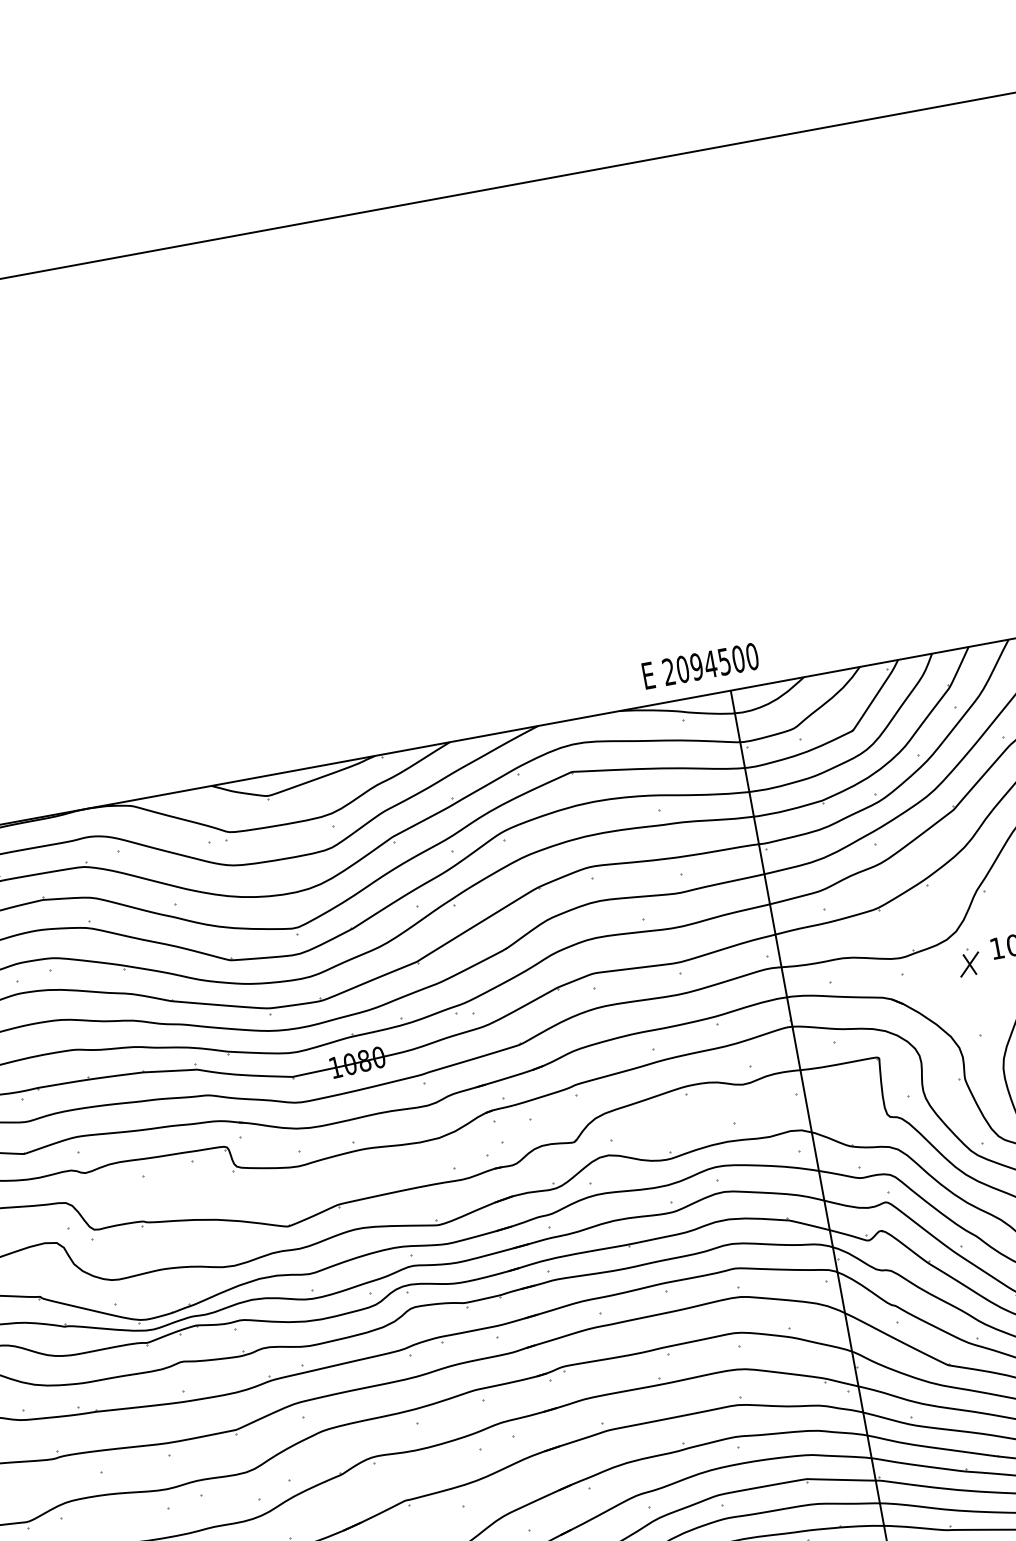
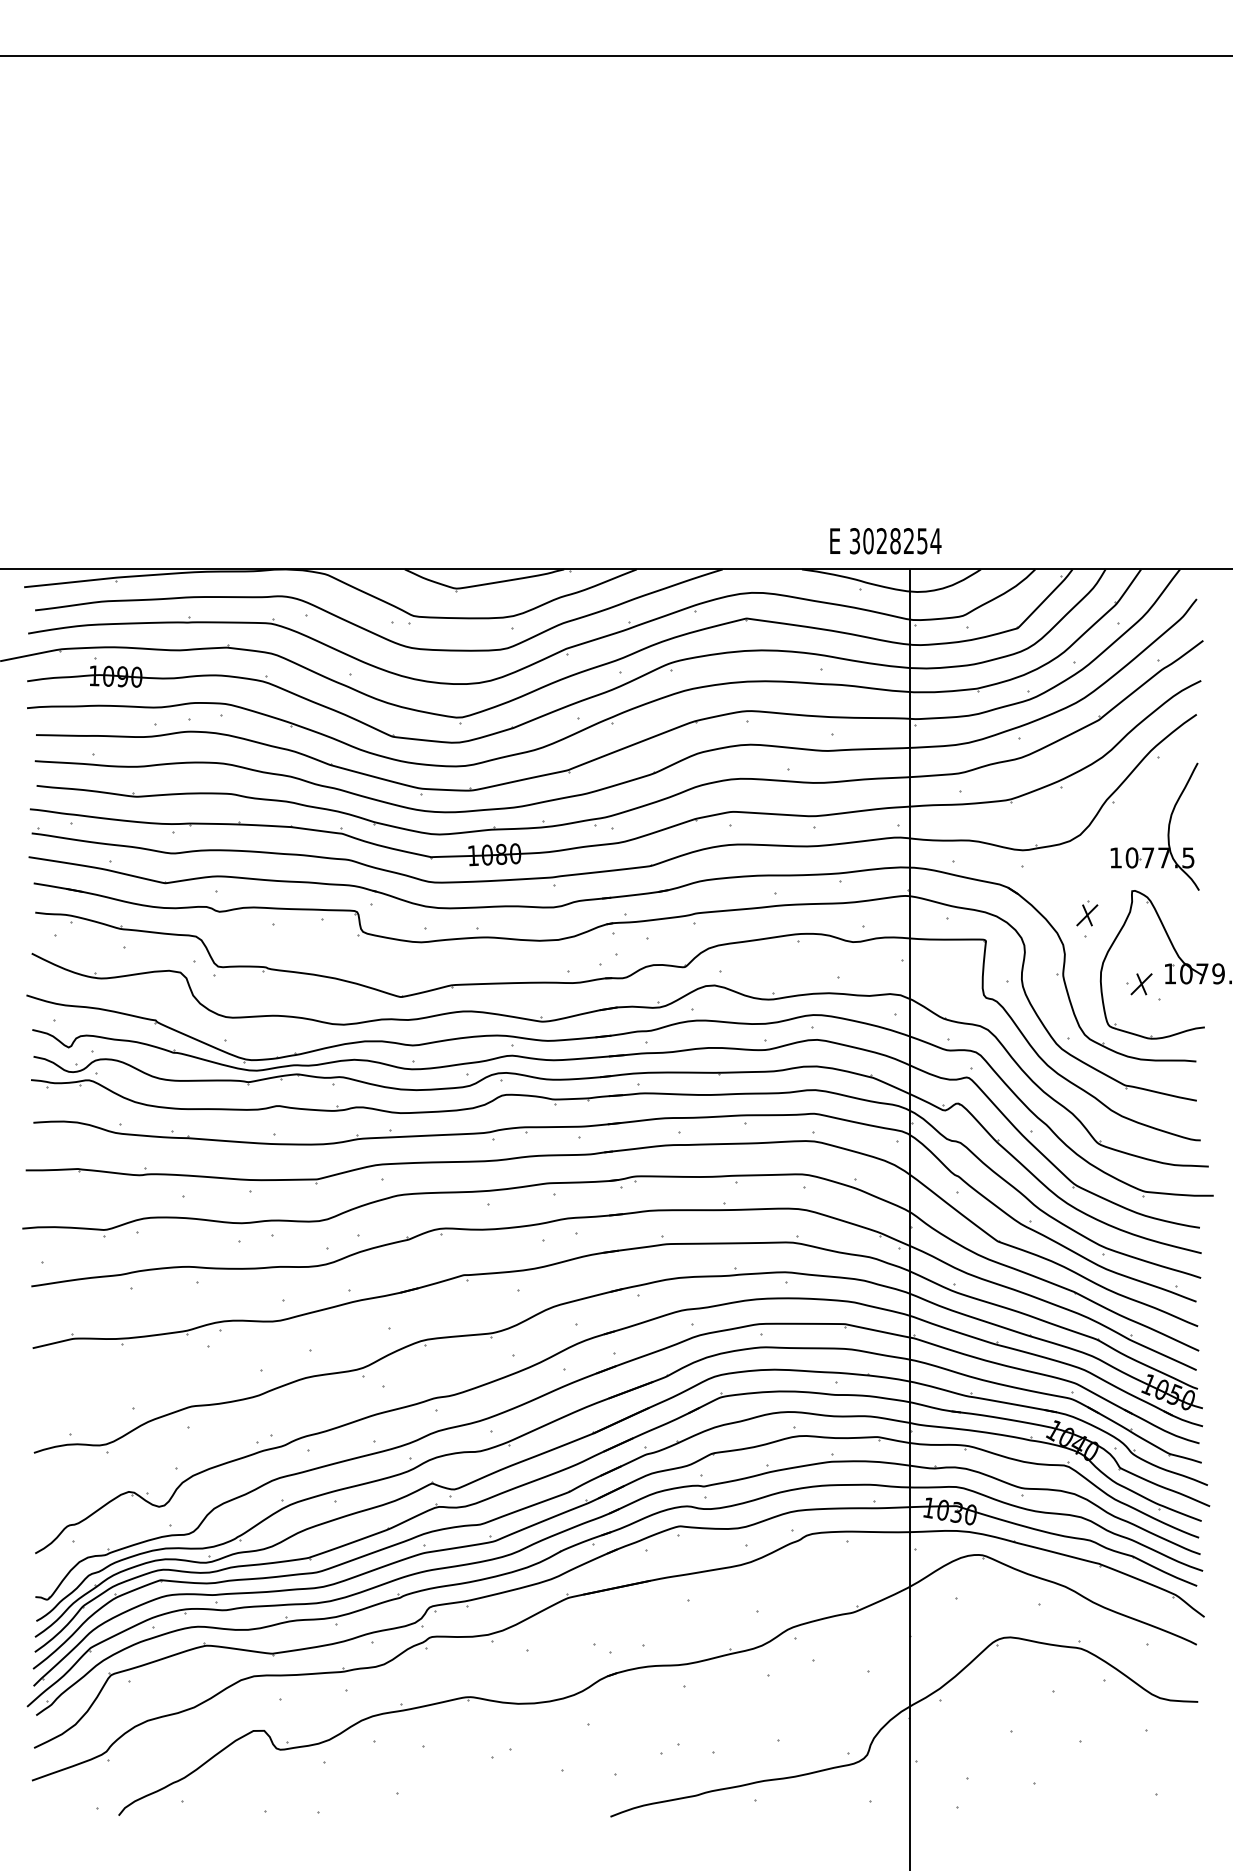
text: (710, 664) -> (895, 541), 2094500 -> 3028254
part: (969, 962) -> (1087, 913), moved

